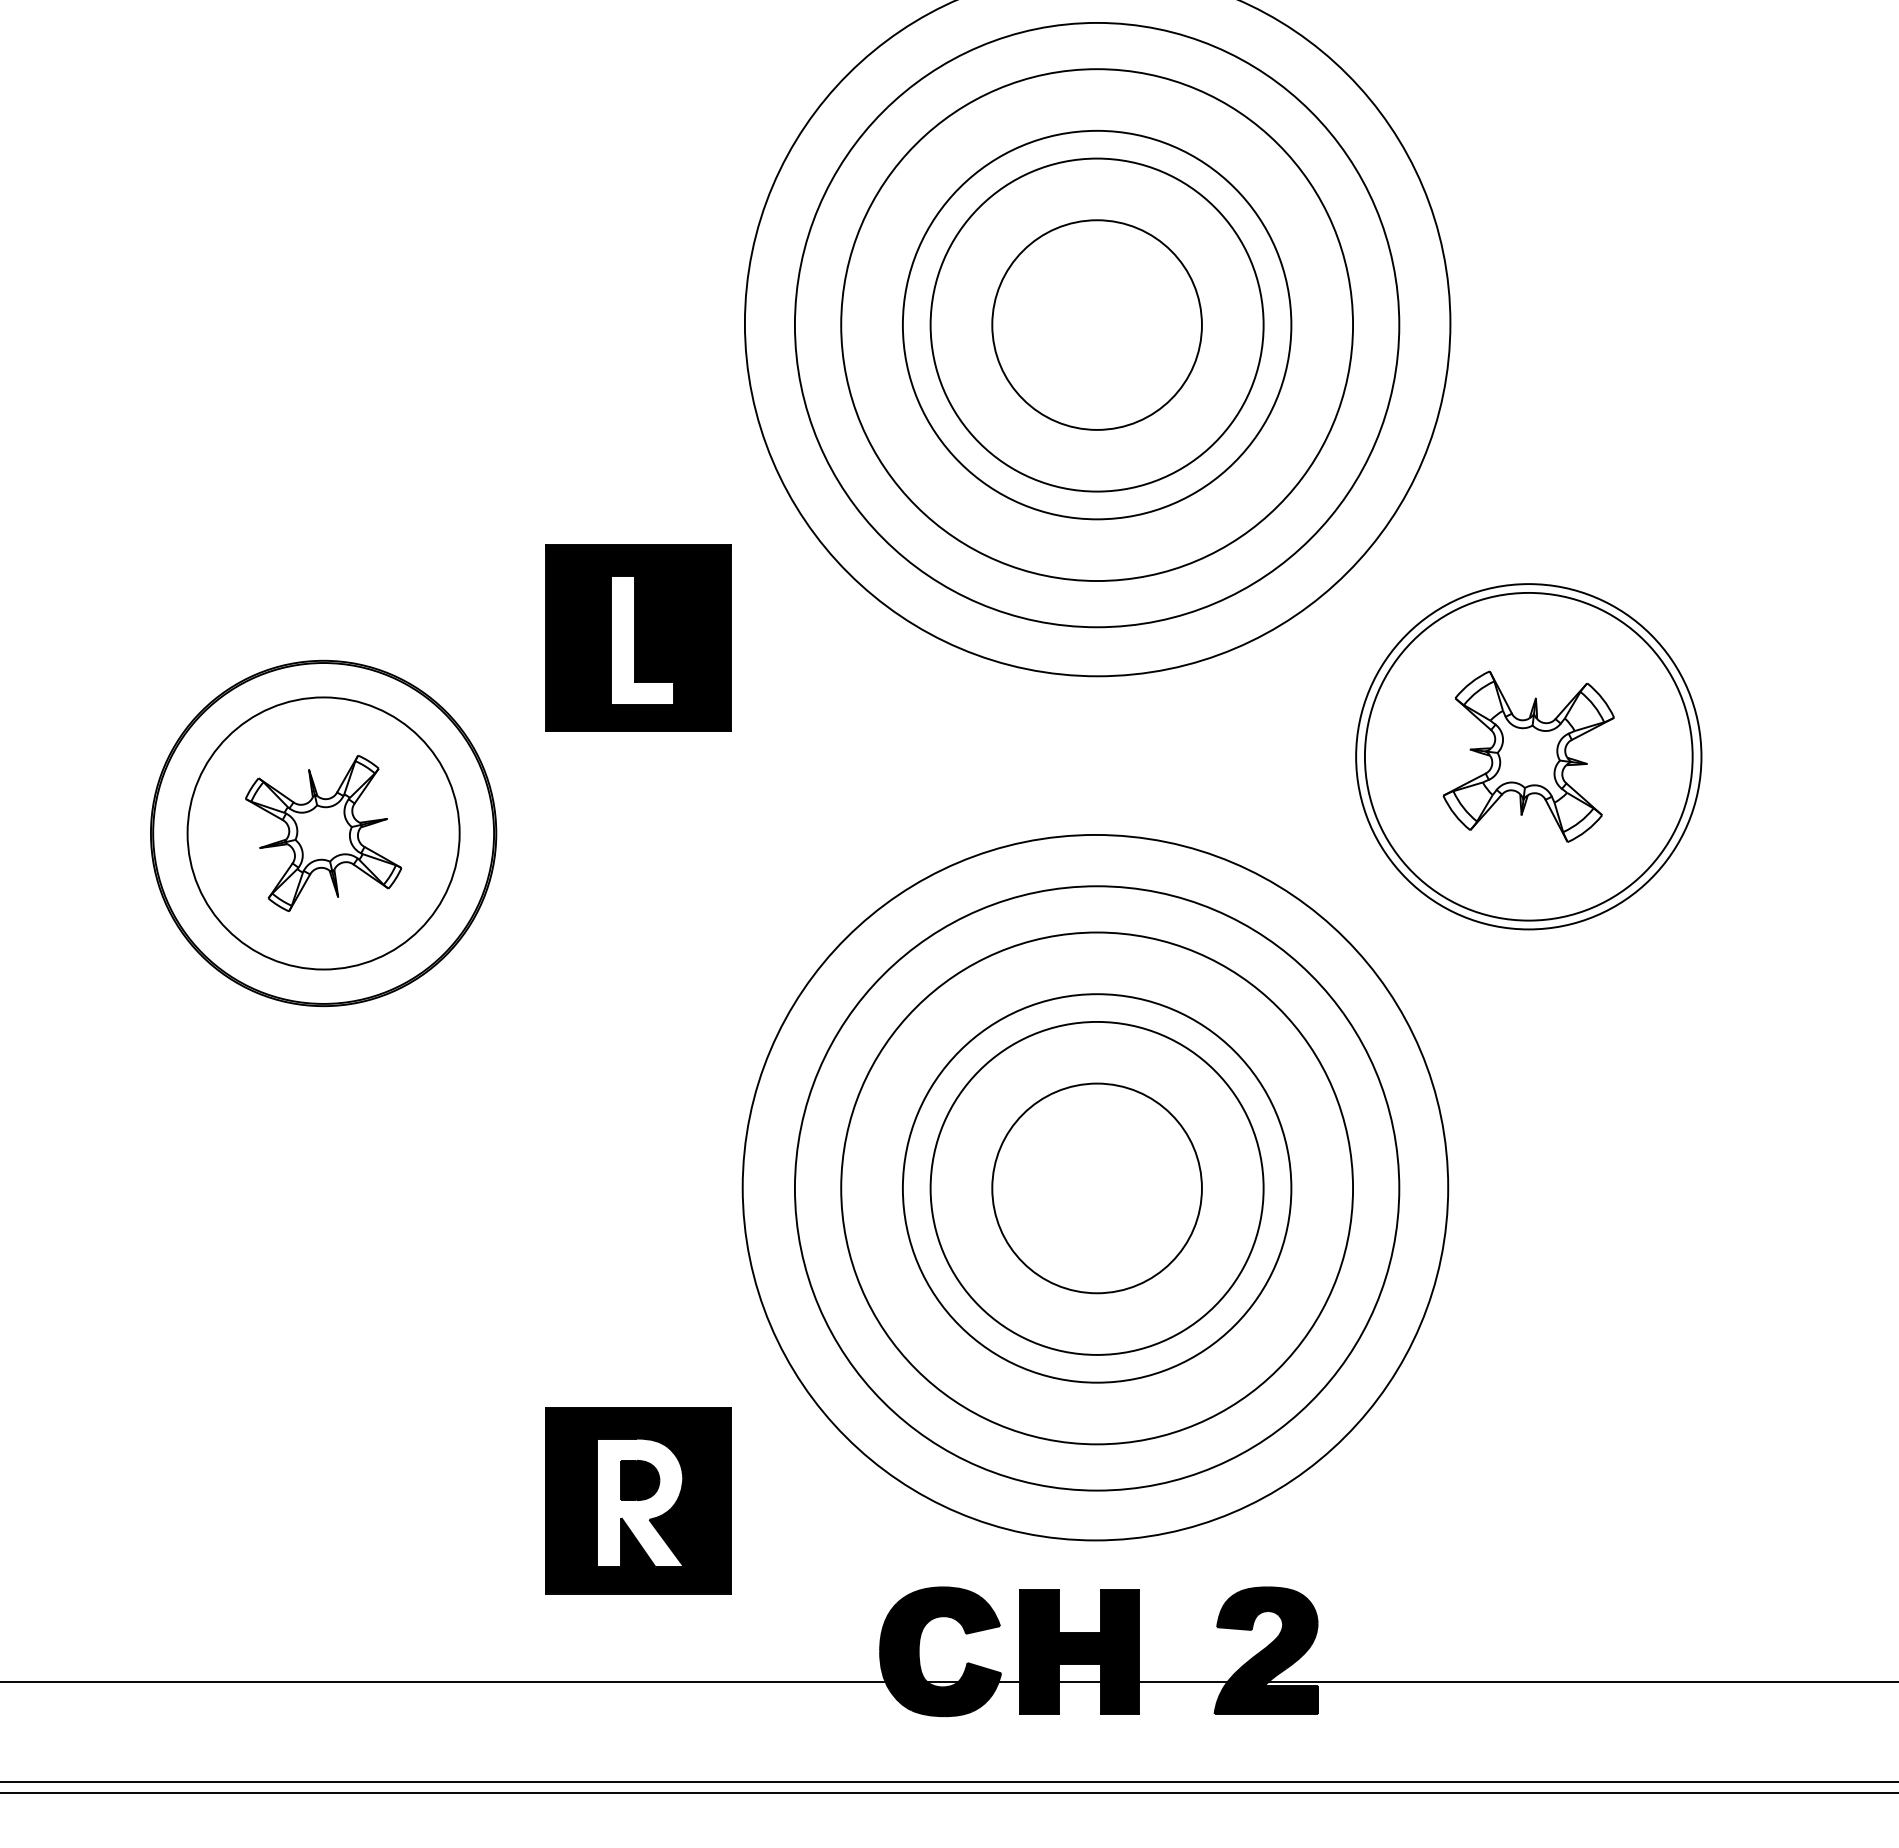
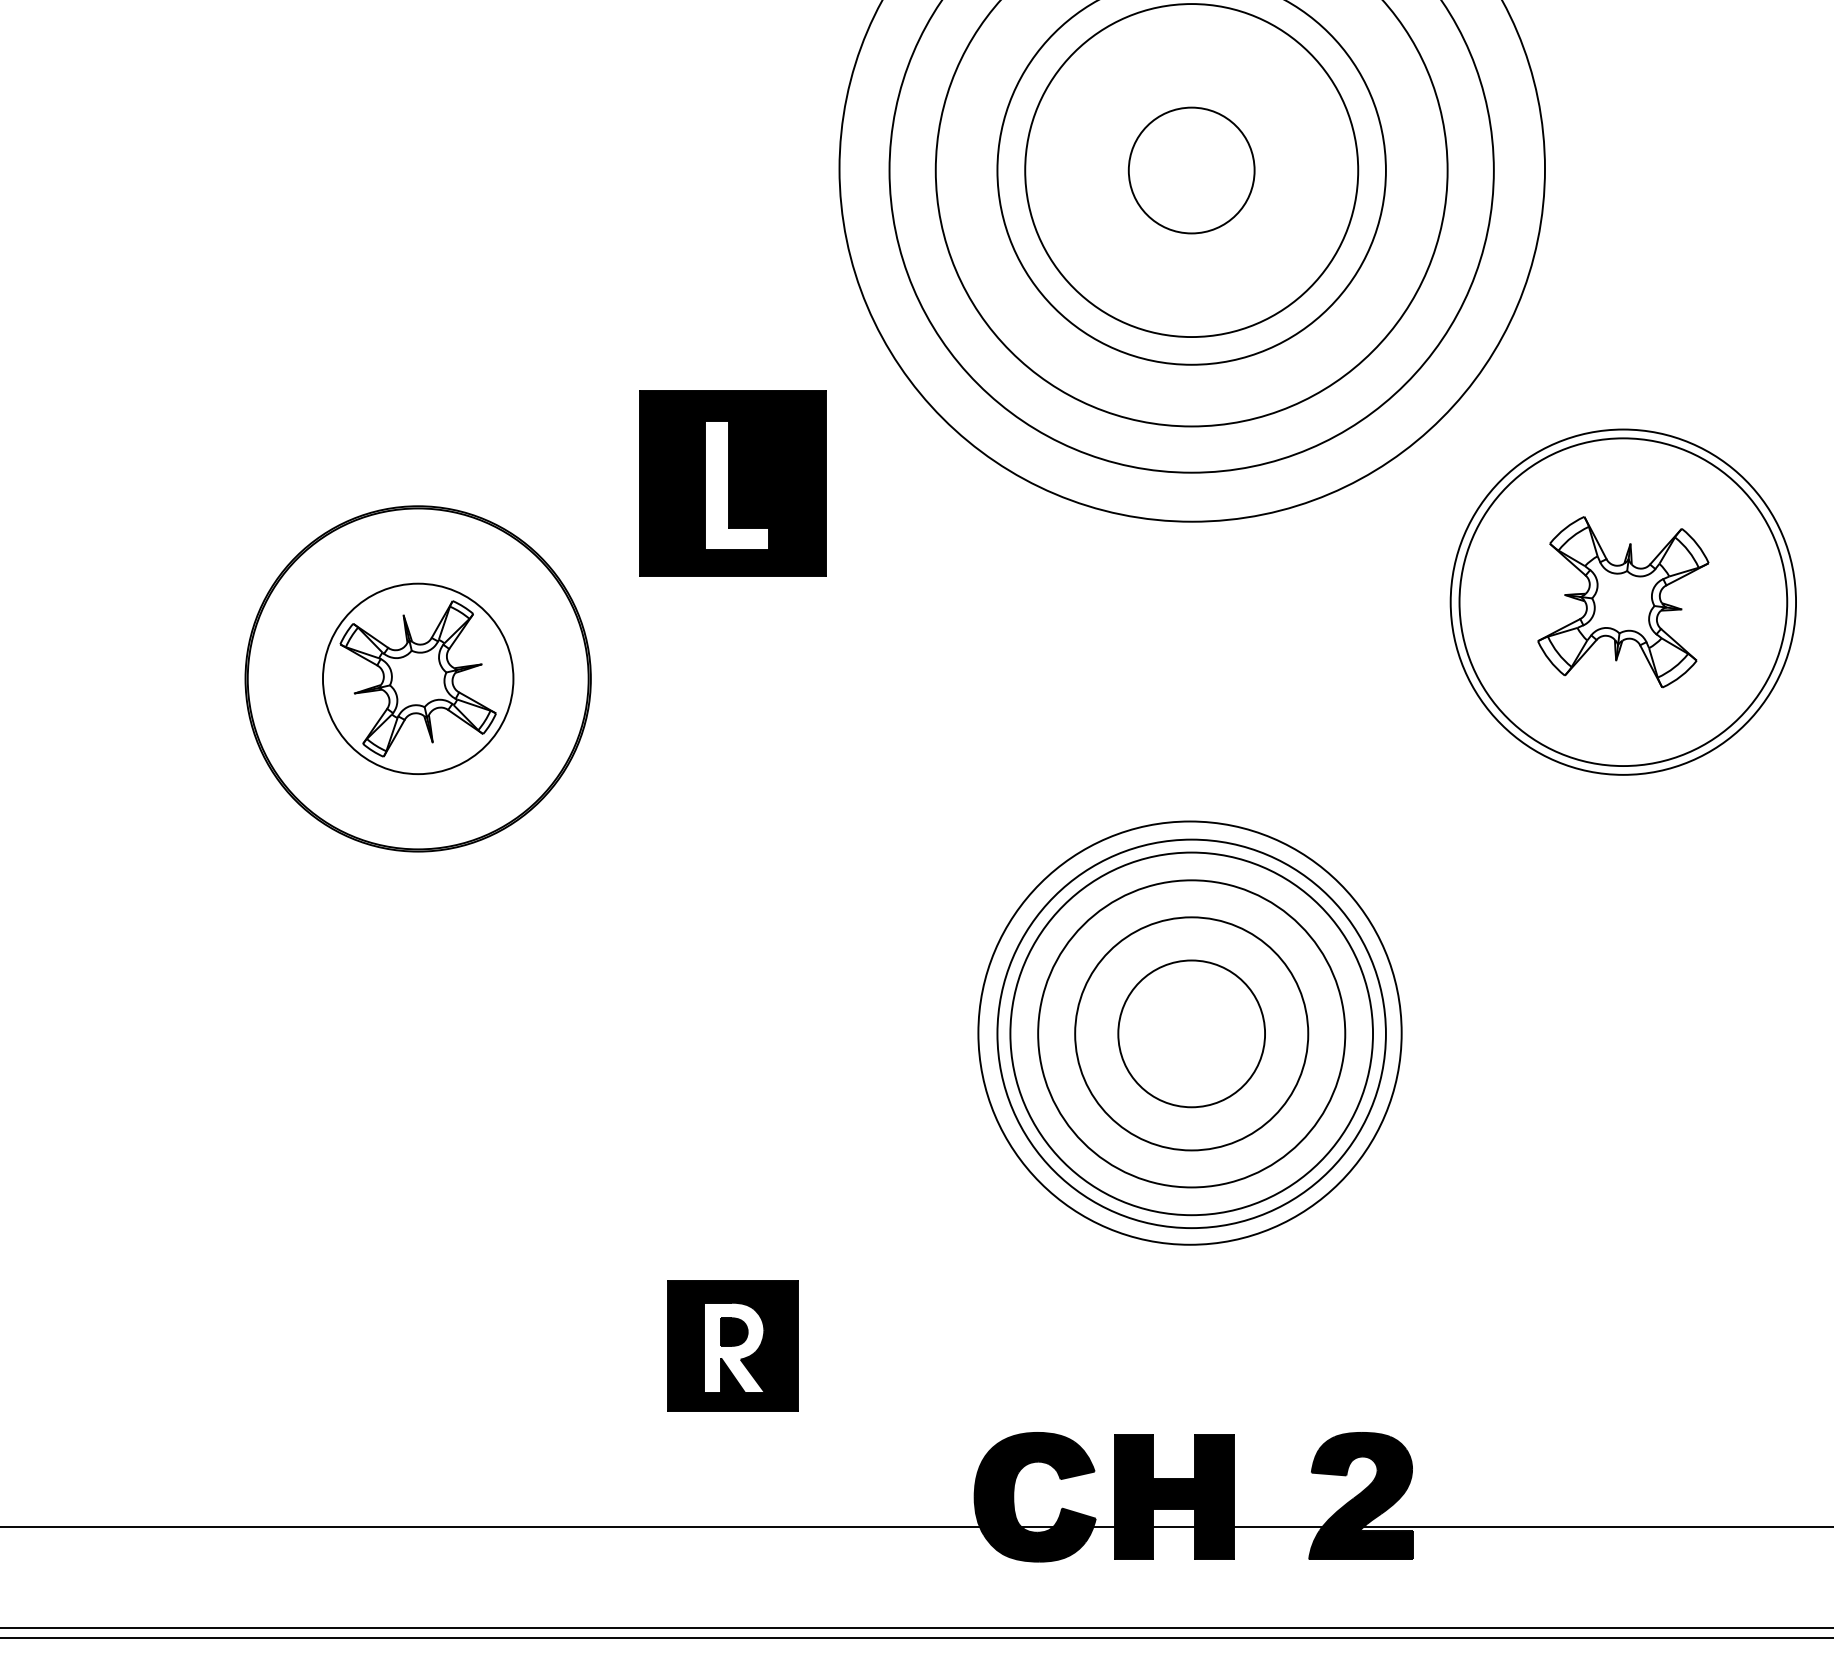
circle: (1096, 324) -> (1191, 169), size x0.6
circle: (323, 833) -> (418, 678), size x0.7
circle: (1095, 1187) -> (1190, 1032), size x0.6
circle: (1096, 1187) -> (1191, 1032), size x0.7
circle: (1096, 1188) -> (1191, 1033), size x0.6
circle: (1096, 1188) -> (1191, 1033), size x0.7
circle: (1097, 1188) -> (1192, 1033), size x0.6
part: (638, 1500) -> (733, 1345), size x0.7

